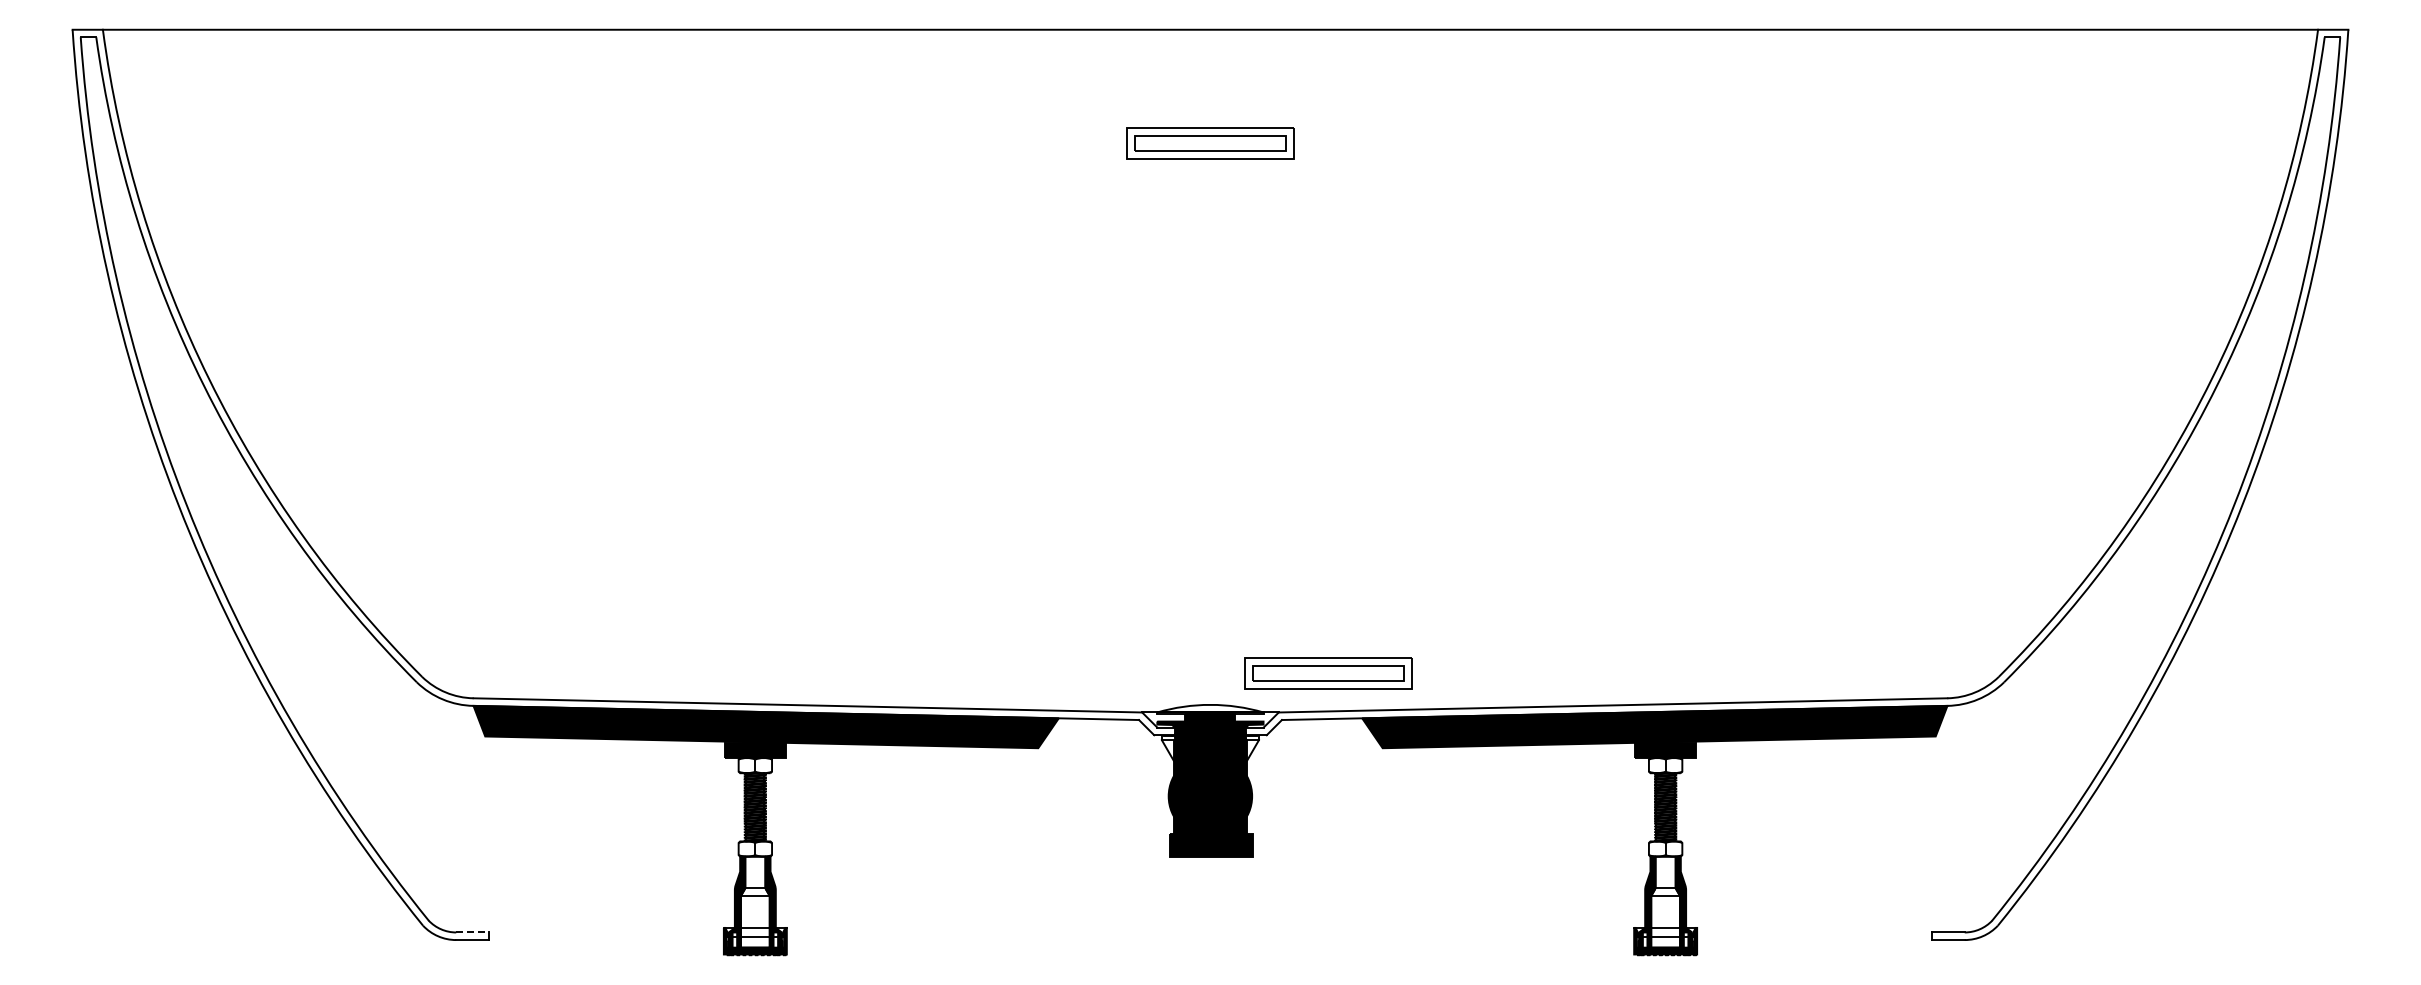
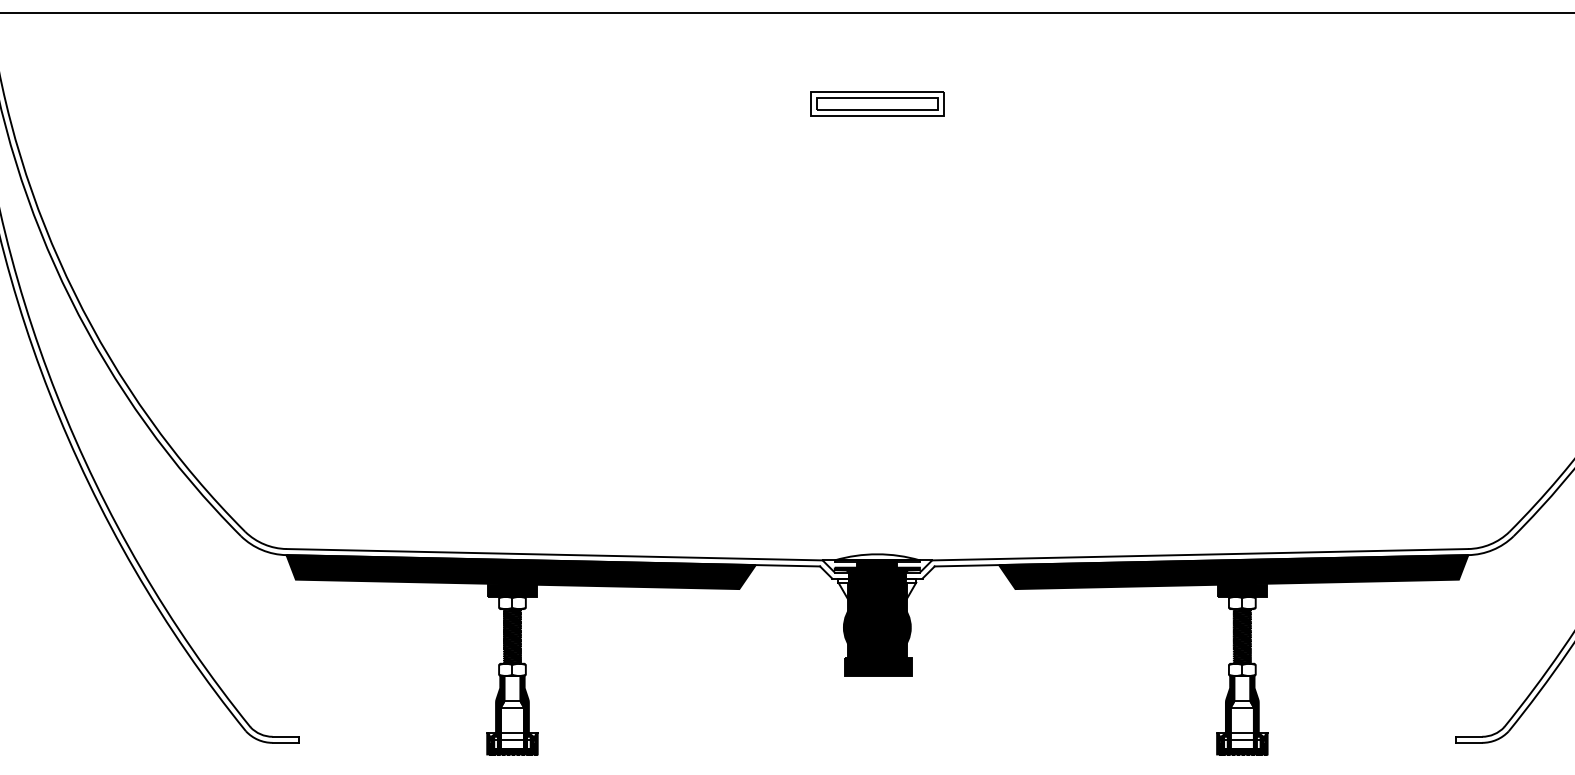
part: (1328, 673) -> (972, 529), removed
line: (472, 932) -> (285, 736), dashed -> solid

